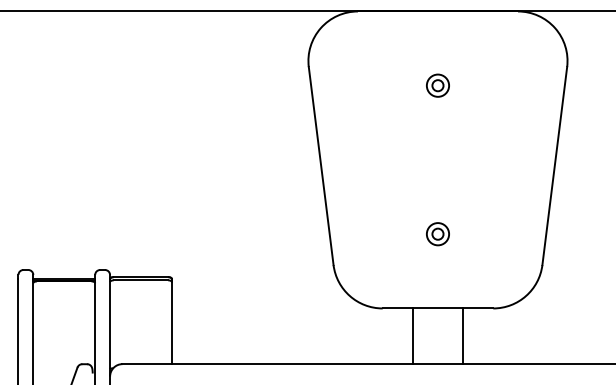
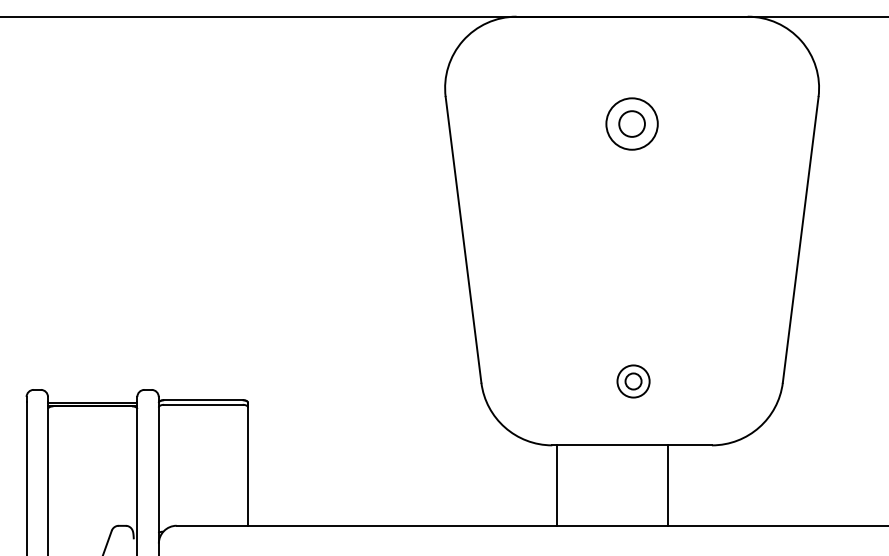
part: (437, 85) -> (631, 123), size x1.6
part: (437, 234) -> (632, 381), moved
line: (413, 336) -> (557, 485), moved

